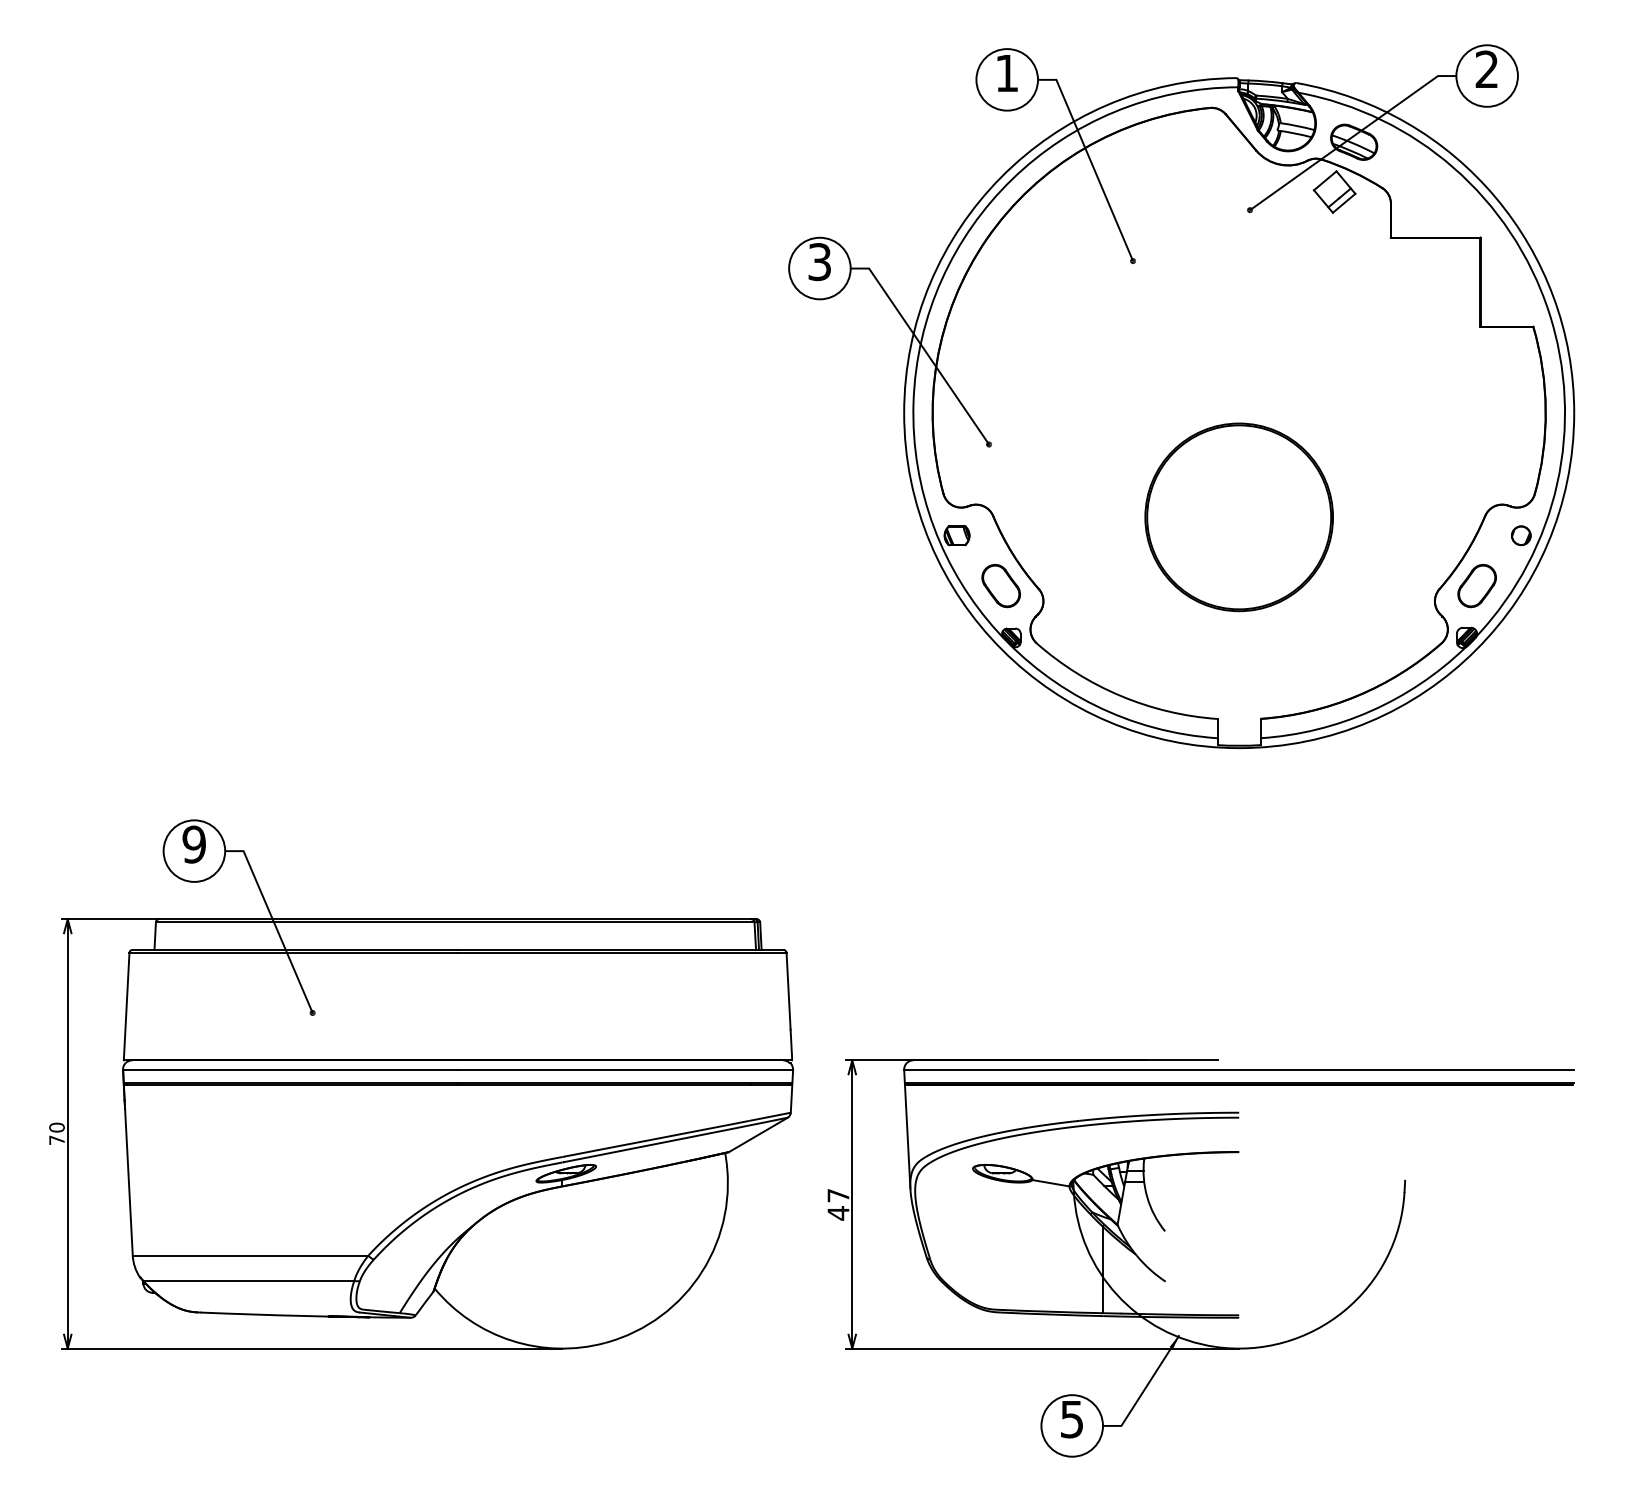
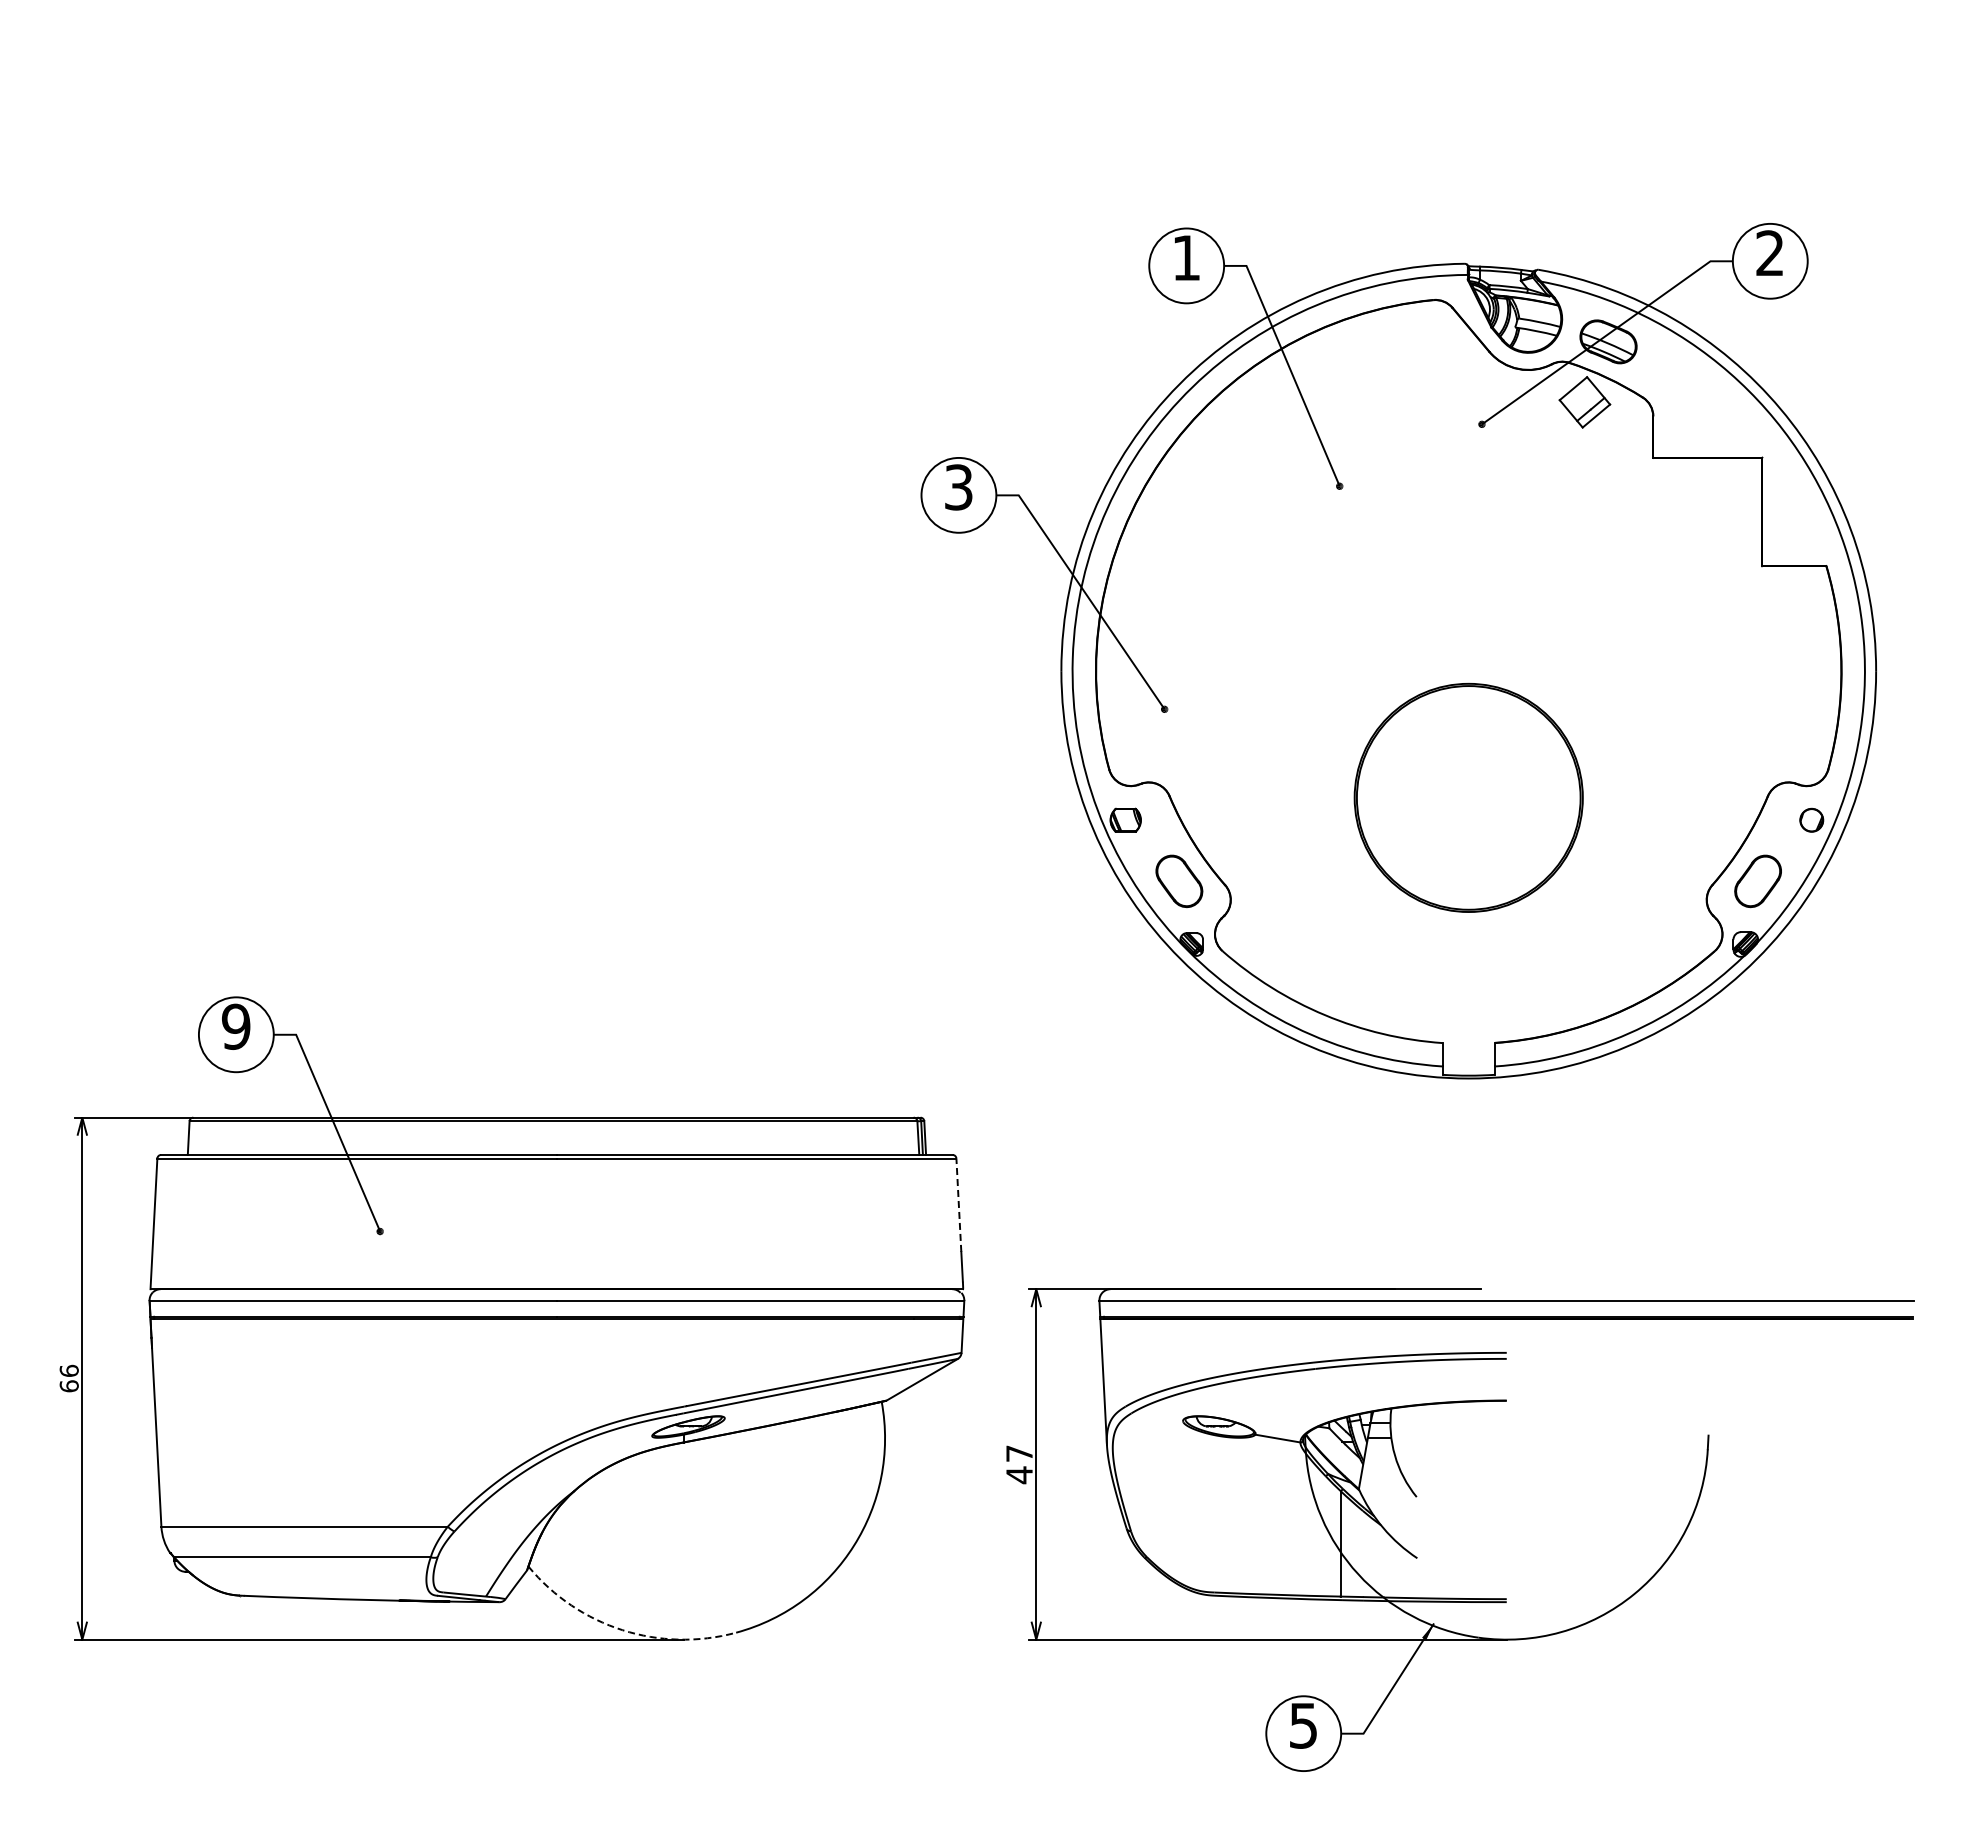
part: (1181, 396) -> (1398, 651), moved
line: (788, 991) -> (958, 1205), solid -> dashed
text: (56, 1133) -> (68, 1378), 70 -> 66
arc: (511, 1341) -> (622, 1630), solid -> dashed

